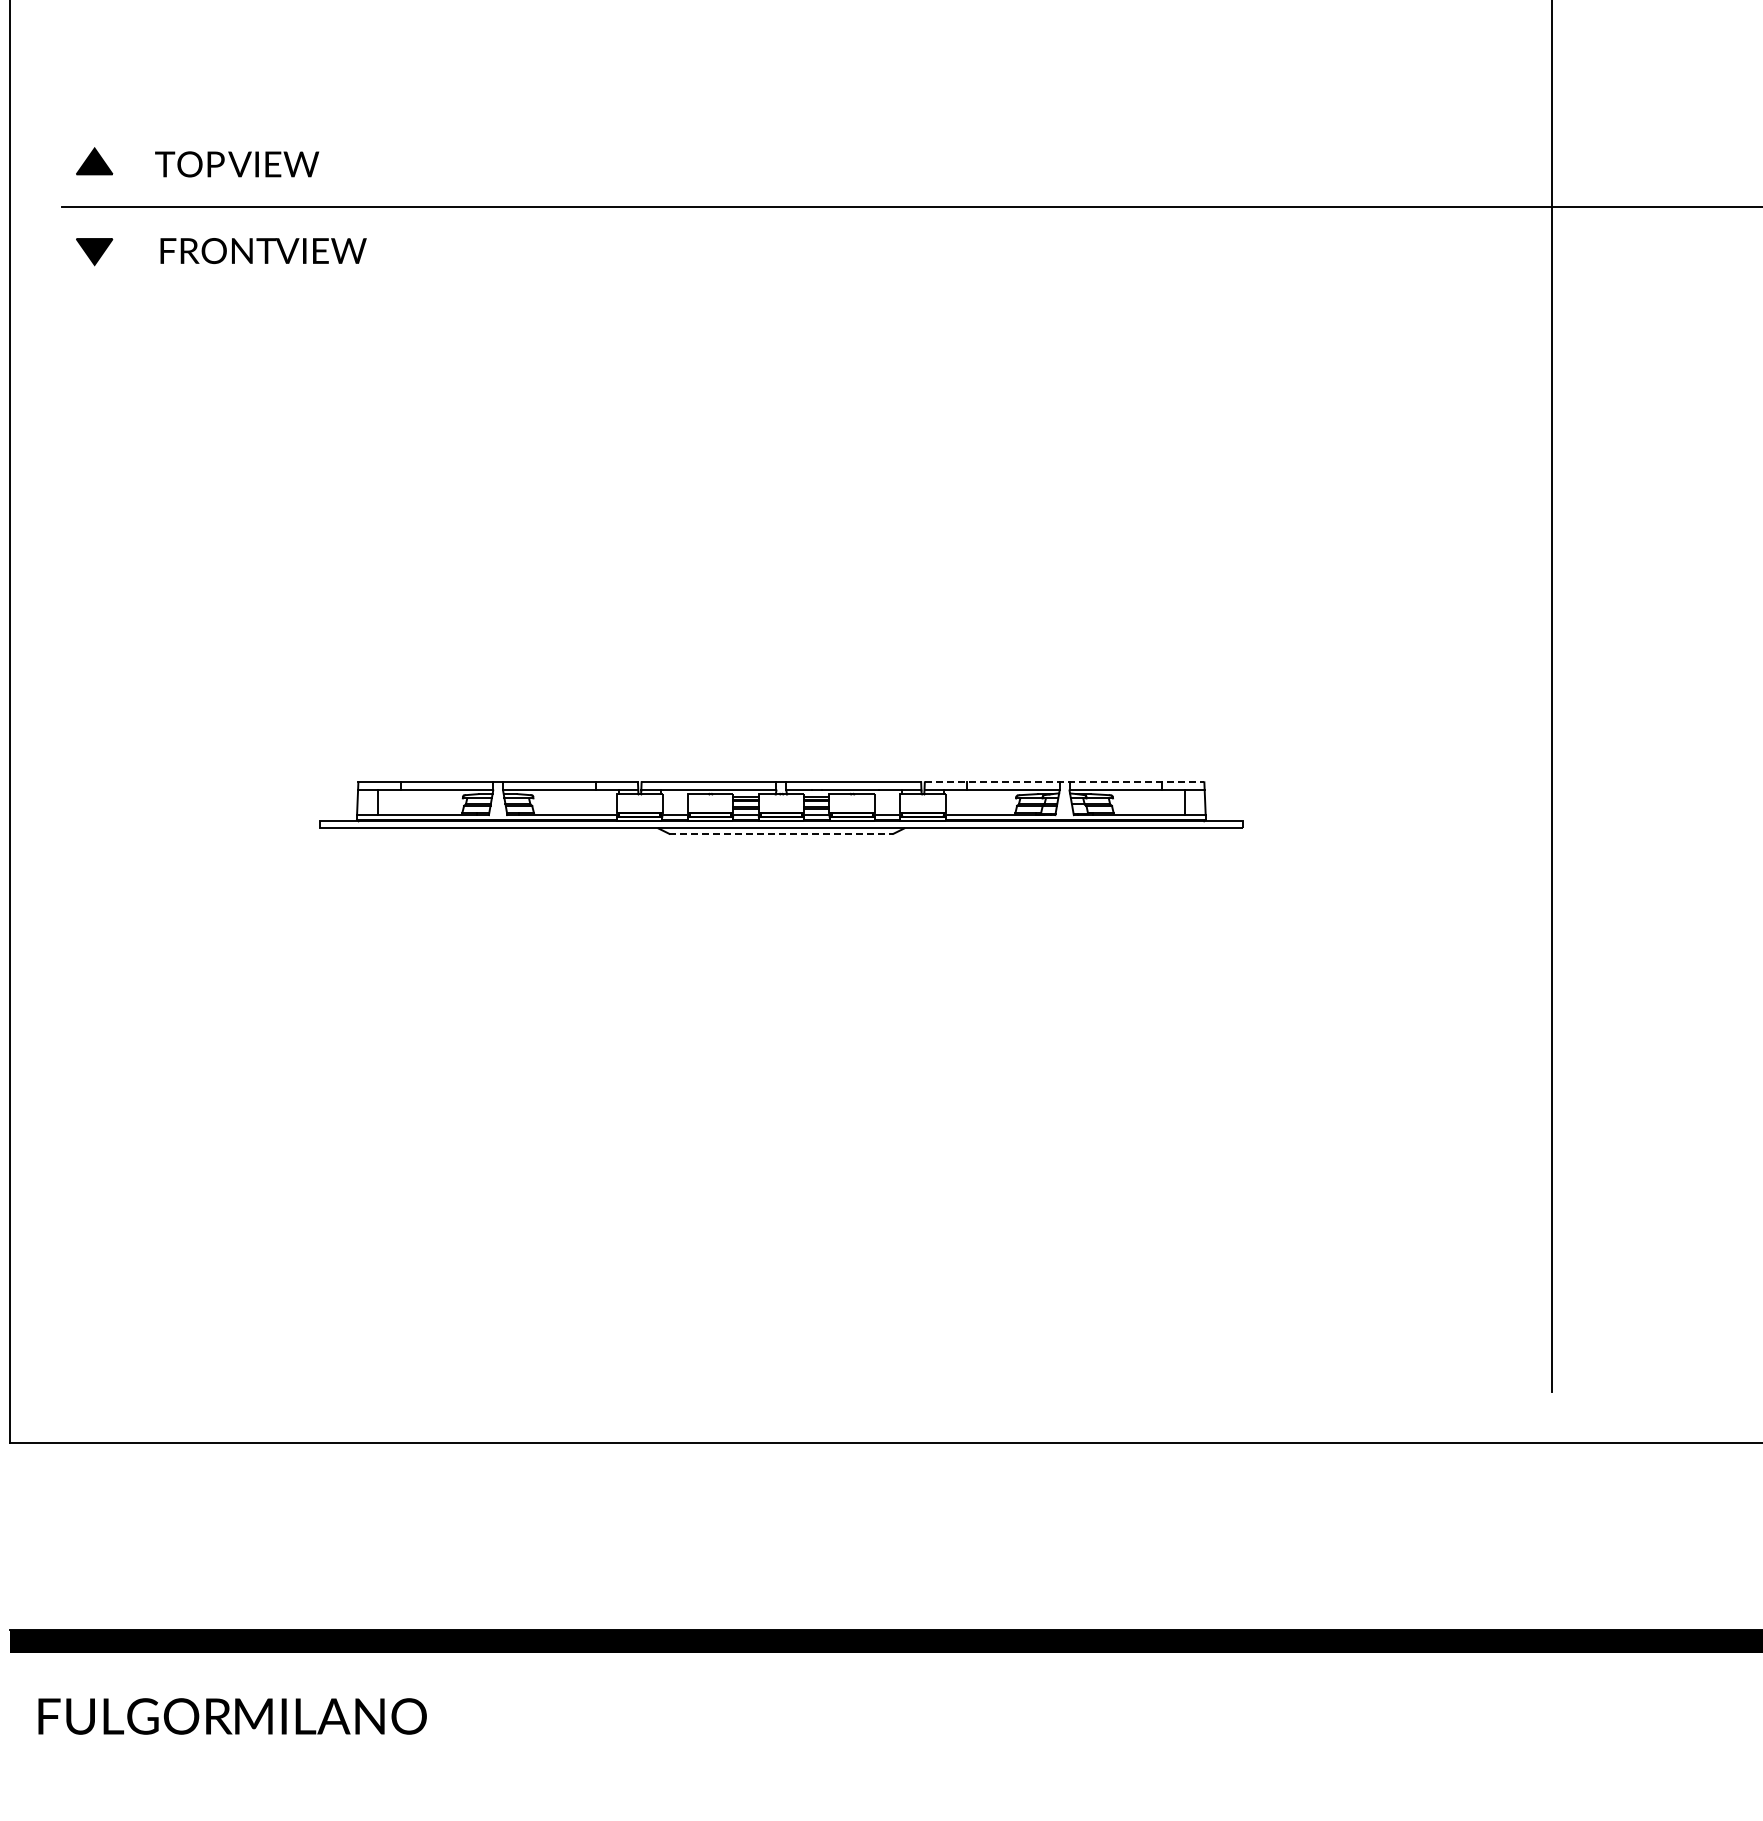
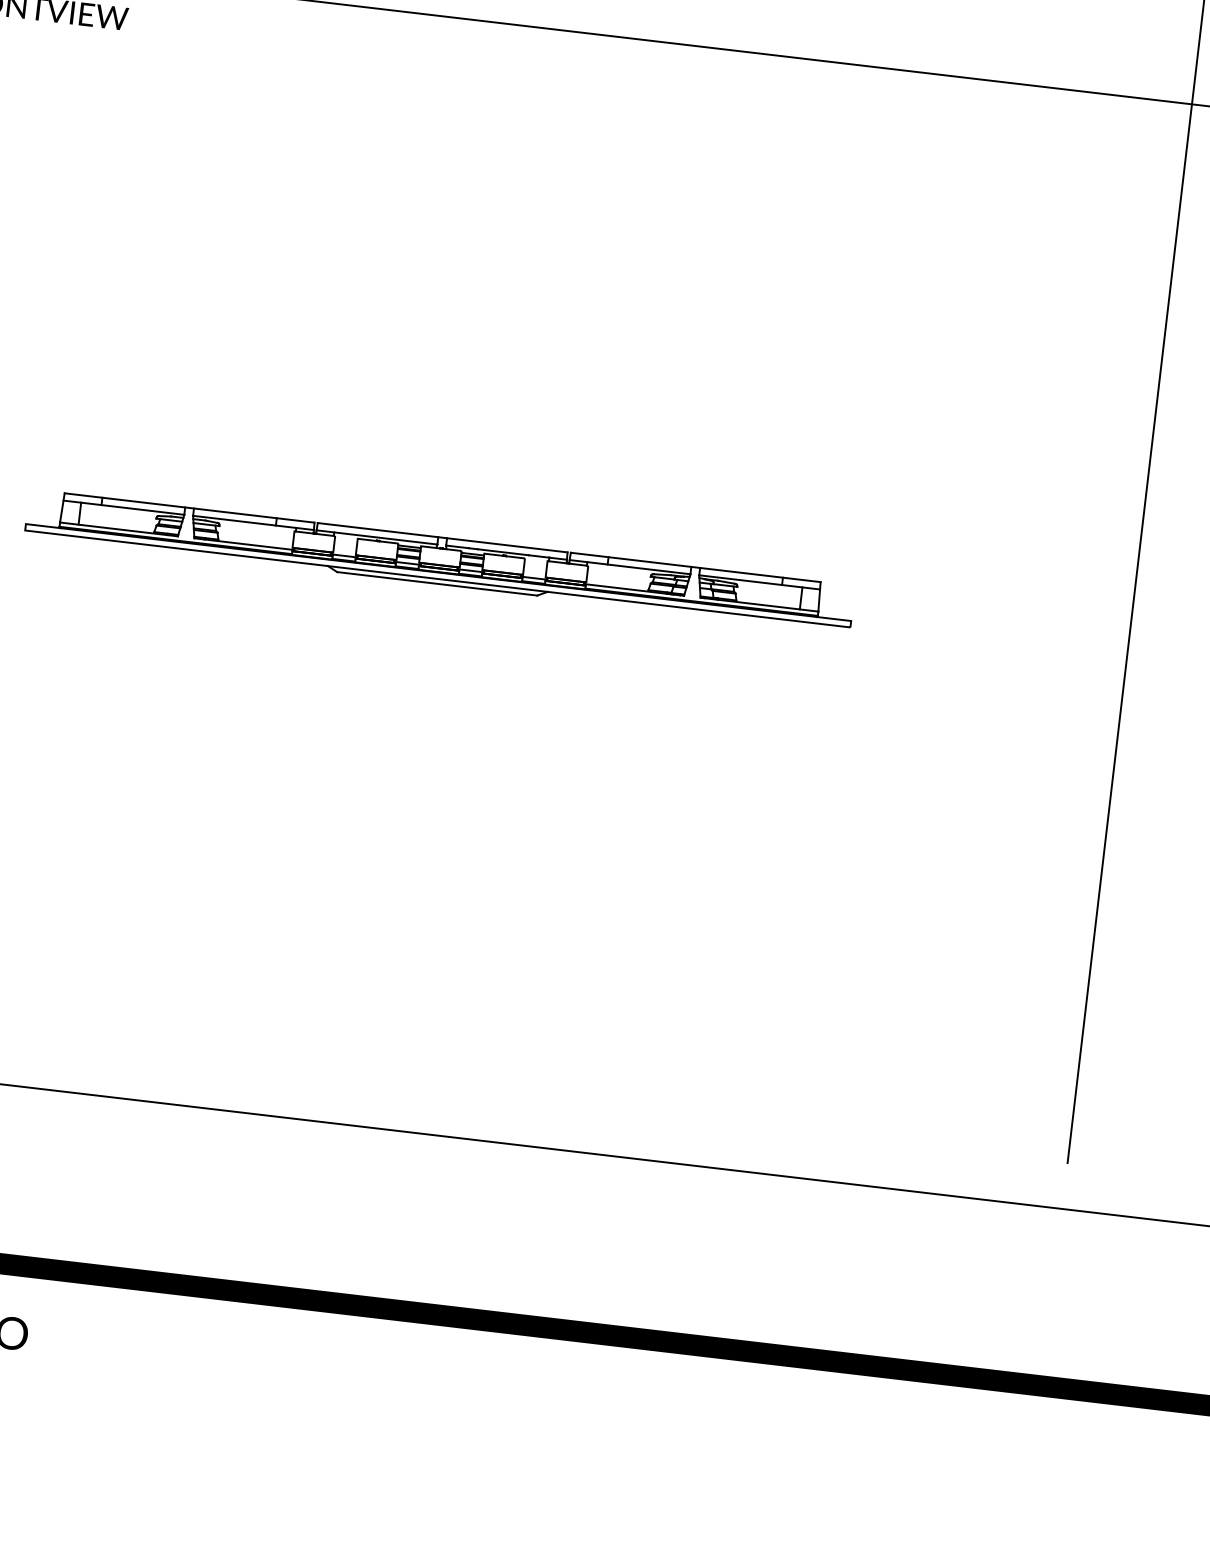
line: (1064, 782) -> (695, 567), dashed -> solid
line: (781, 833) -> (437, 583), dashed -> solid

